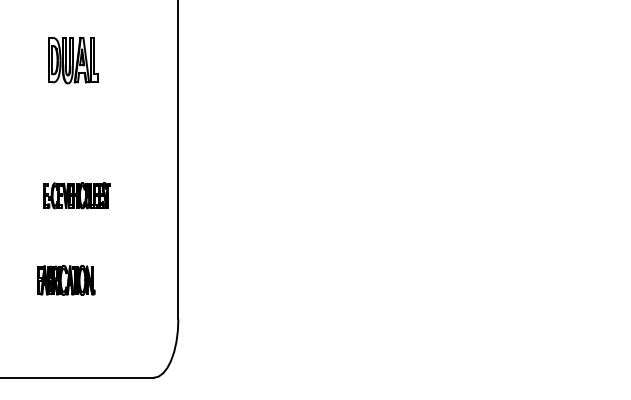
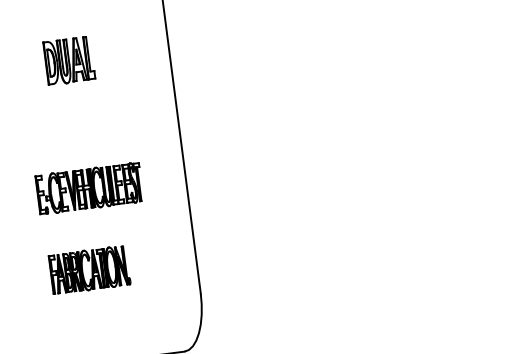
part: (76, 195) -> (89, 188), size x1.67
part: (66, 280) -> (90, 270), size x1.43

